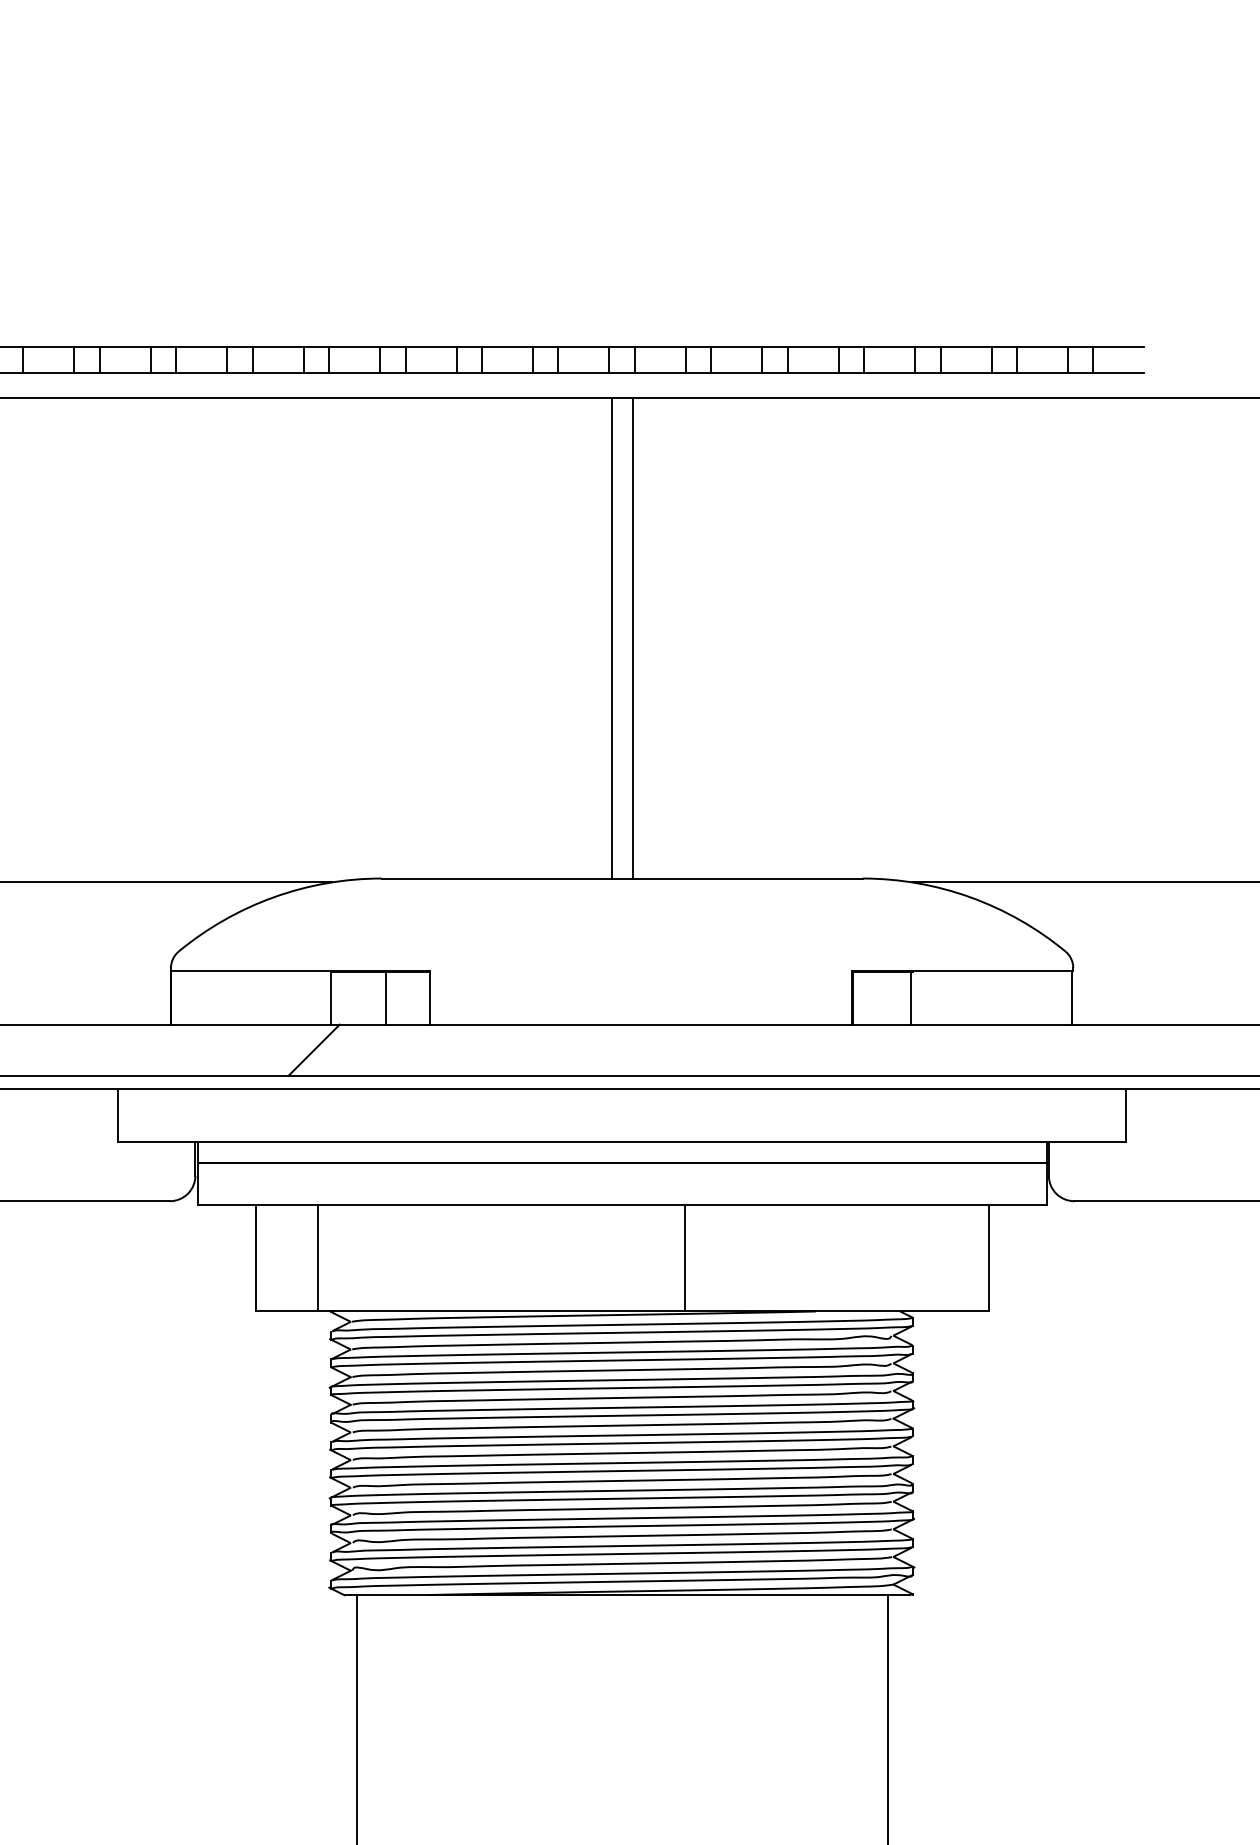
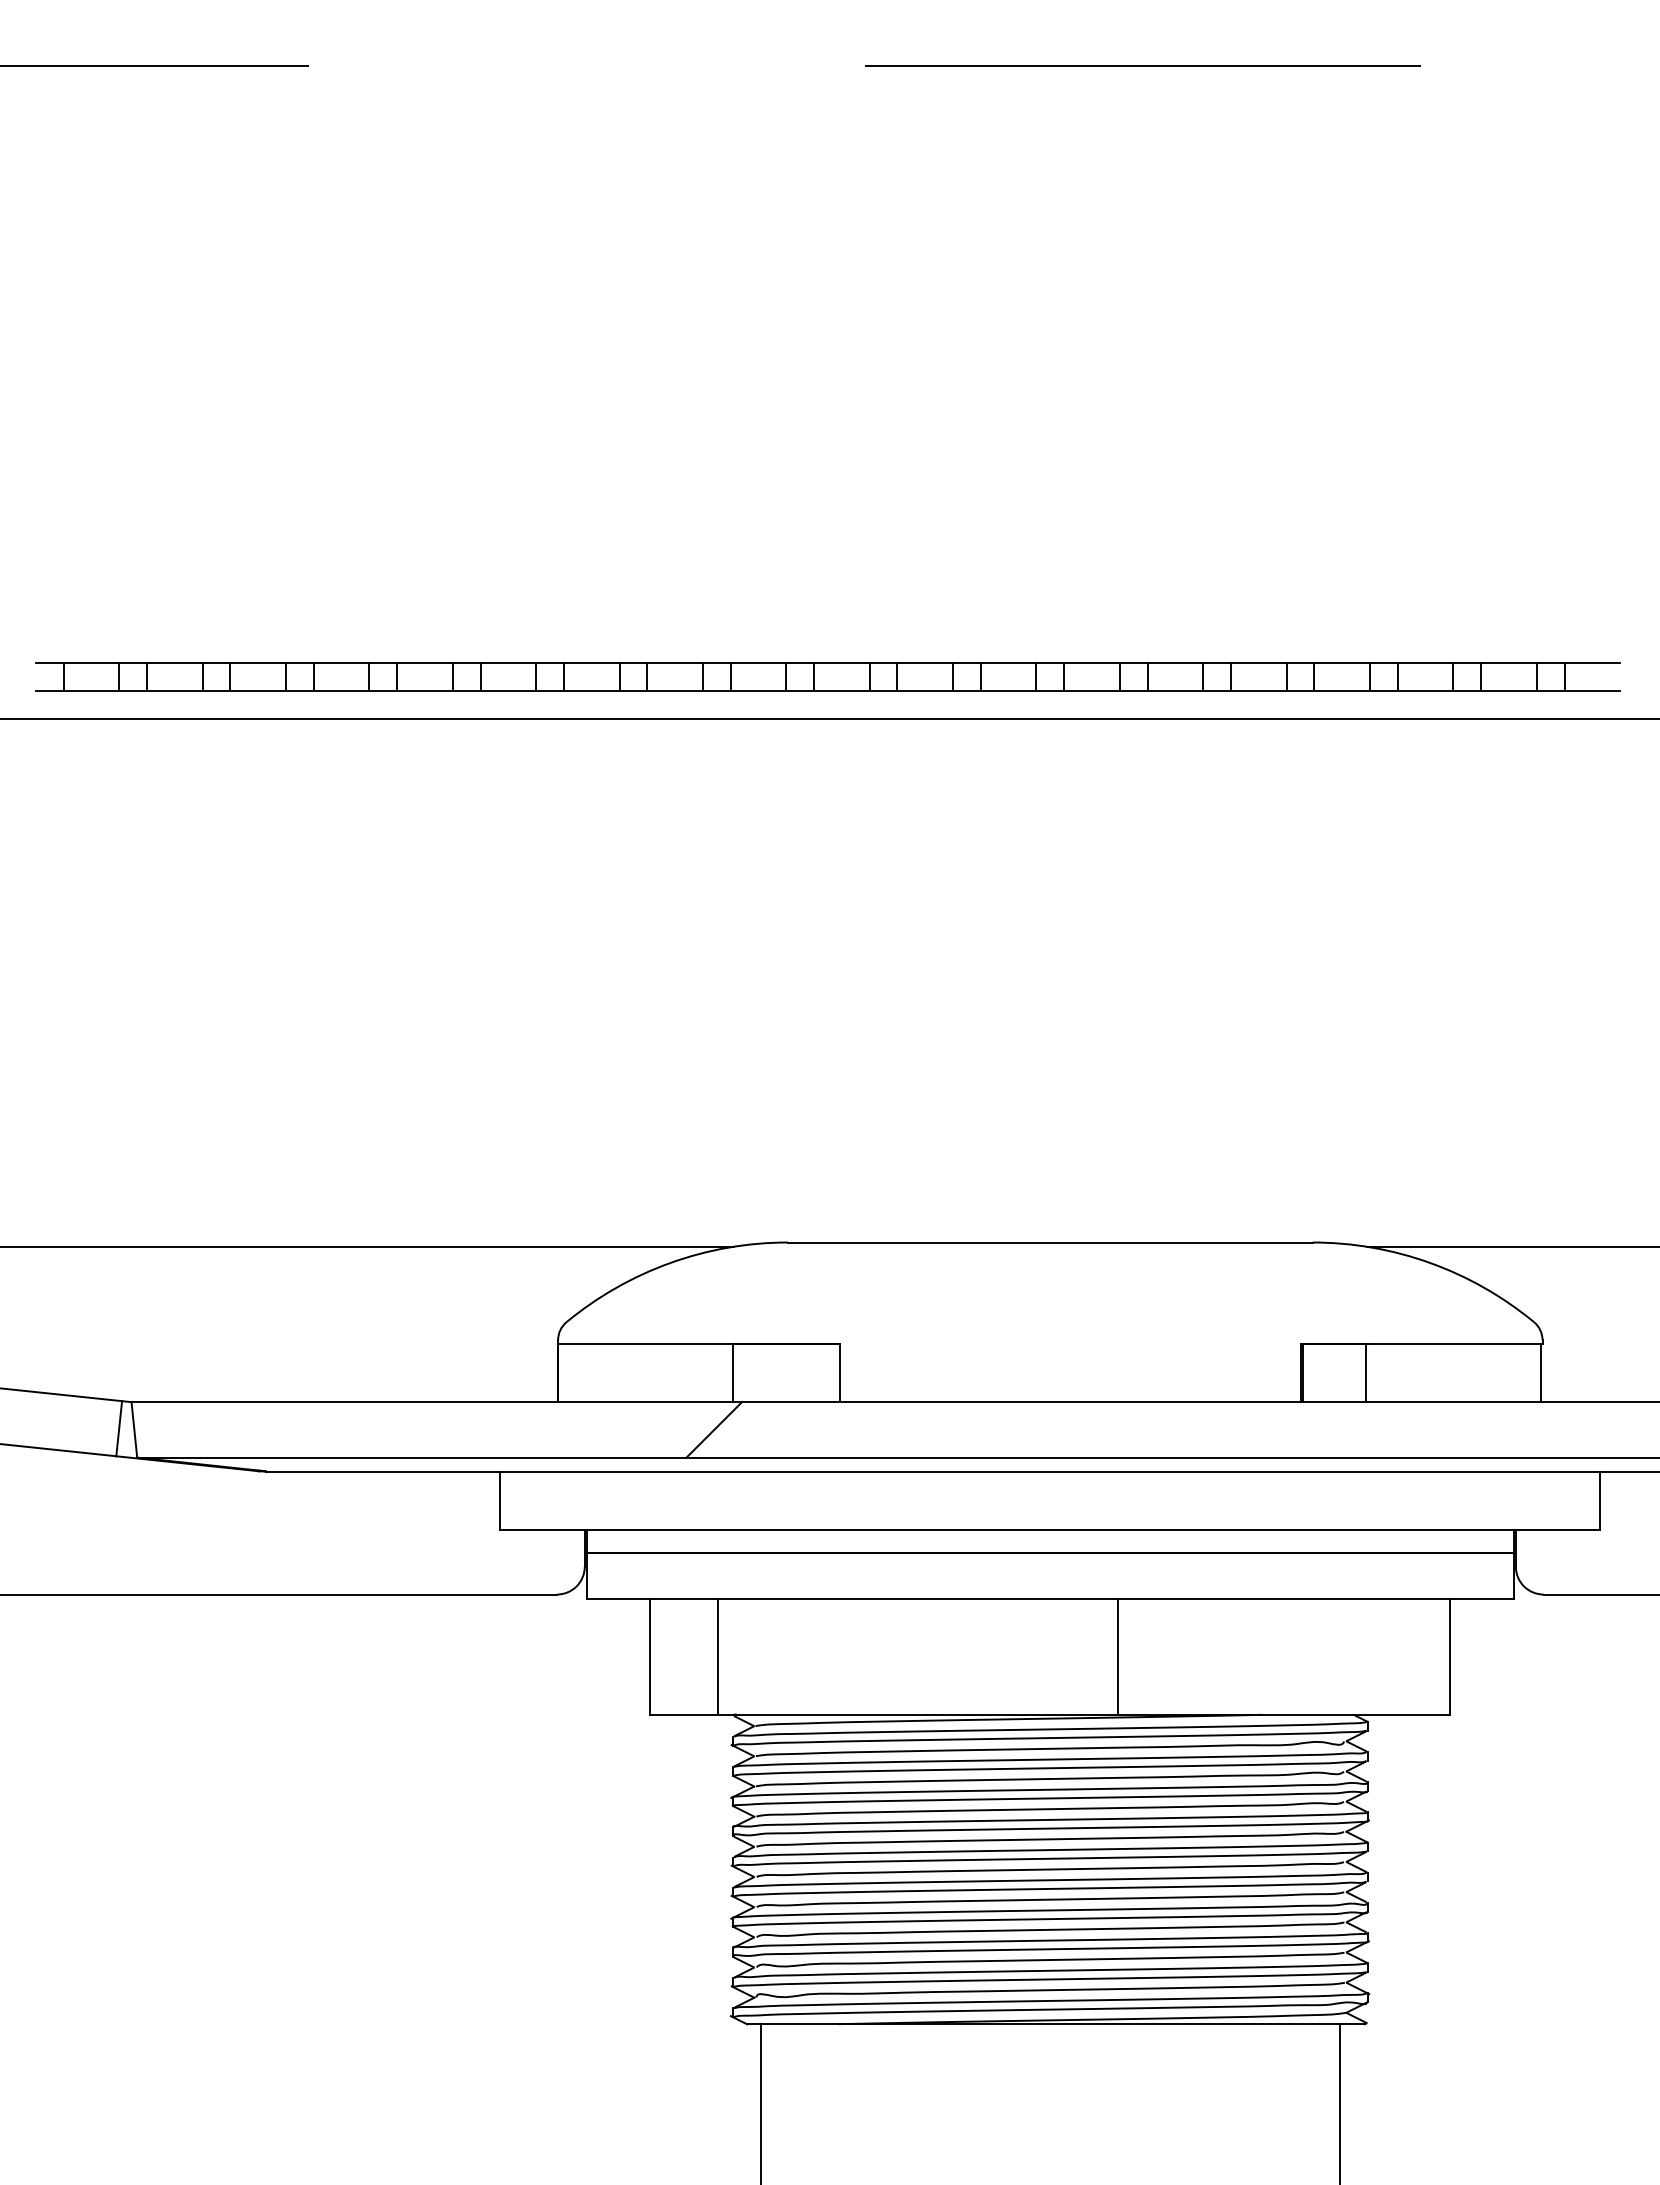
line: (611, 638) -> (1038, 980), removed
line: (632, 638) -> (1061, 980), removed
line: (386, 997) -> (793, 1372), removed

